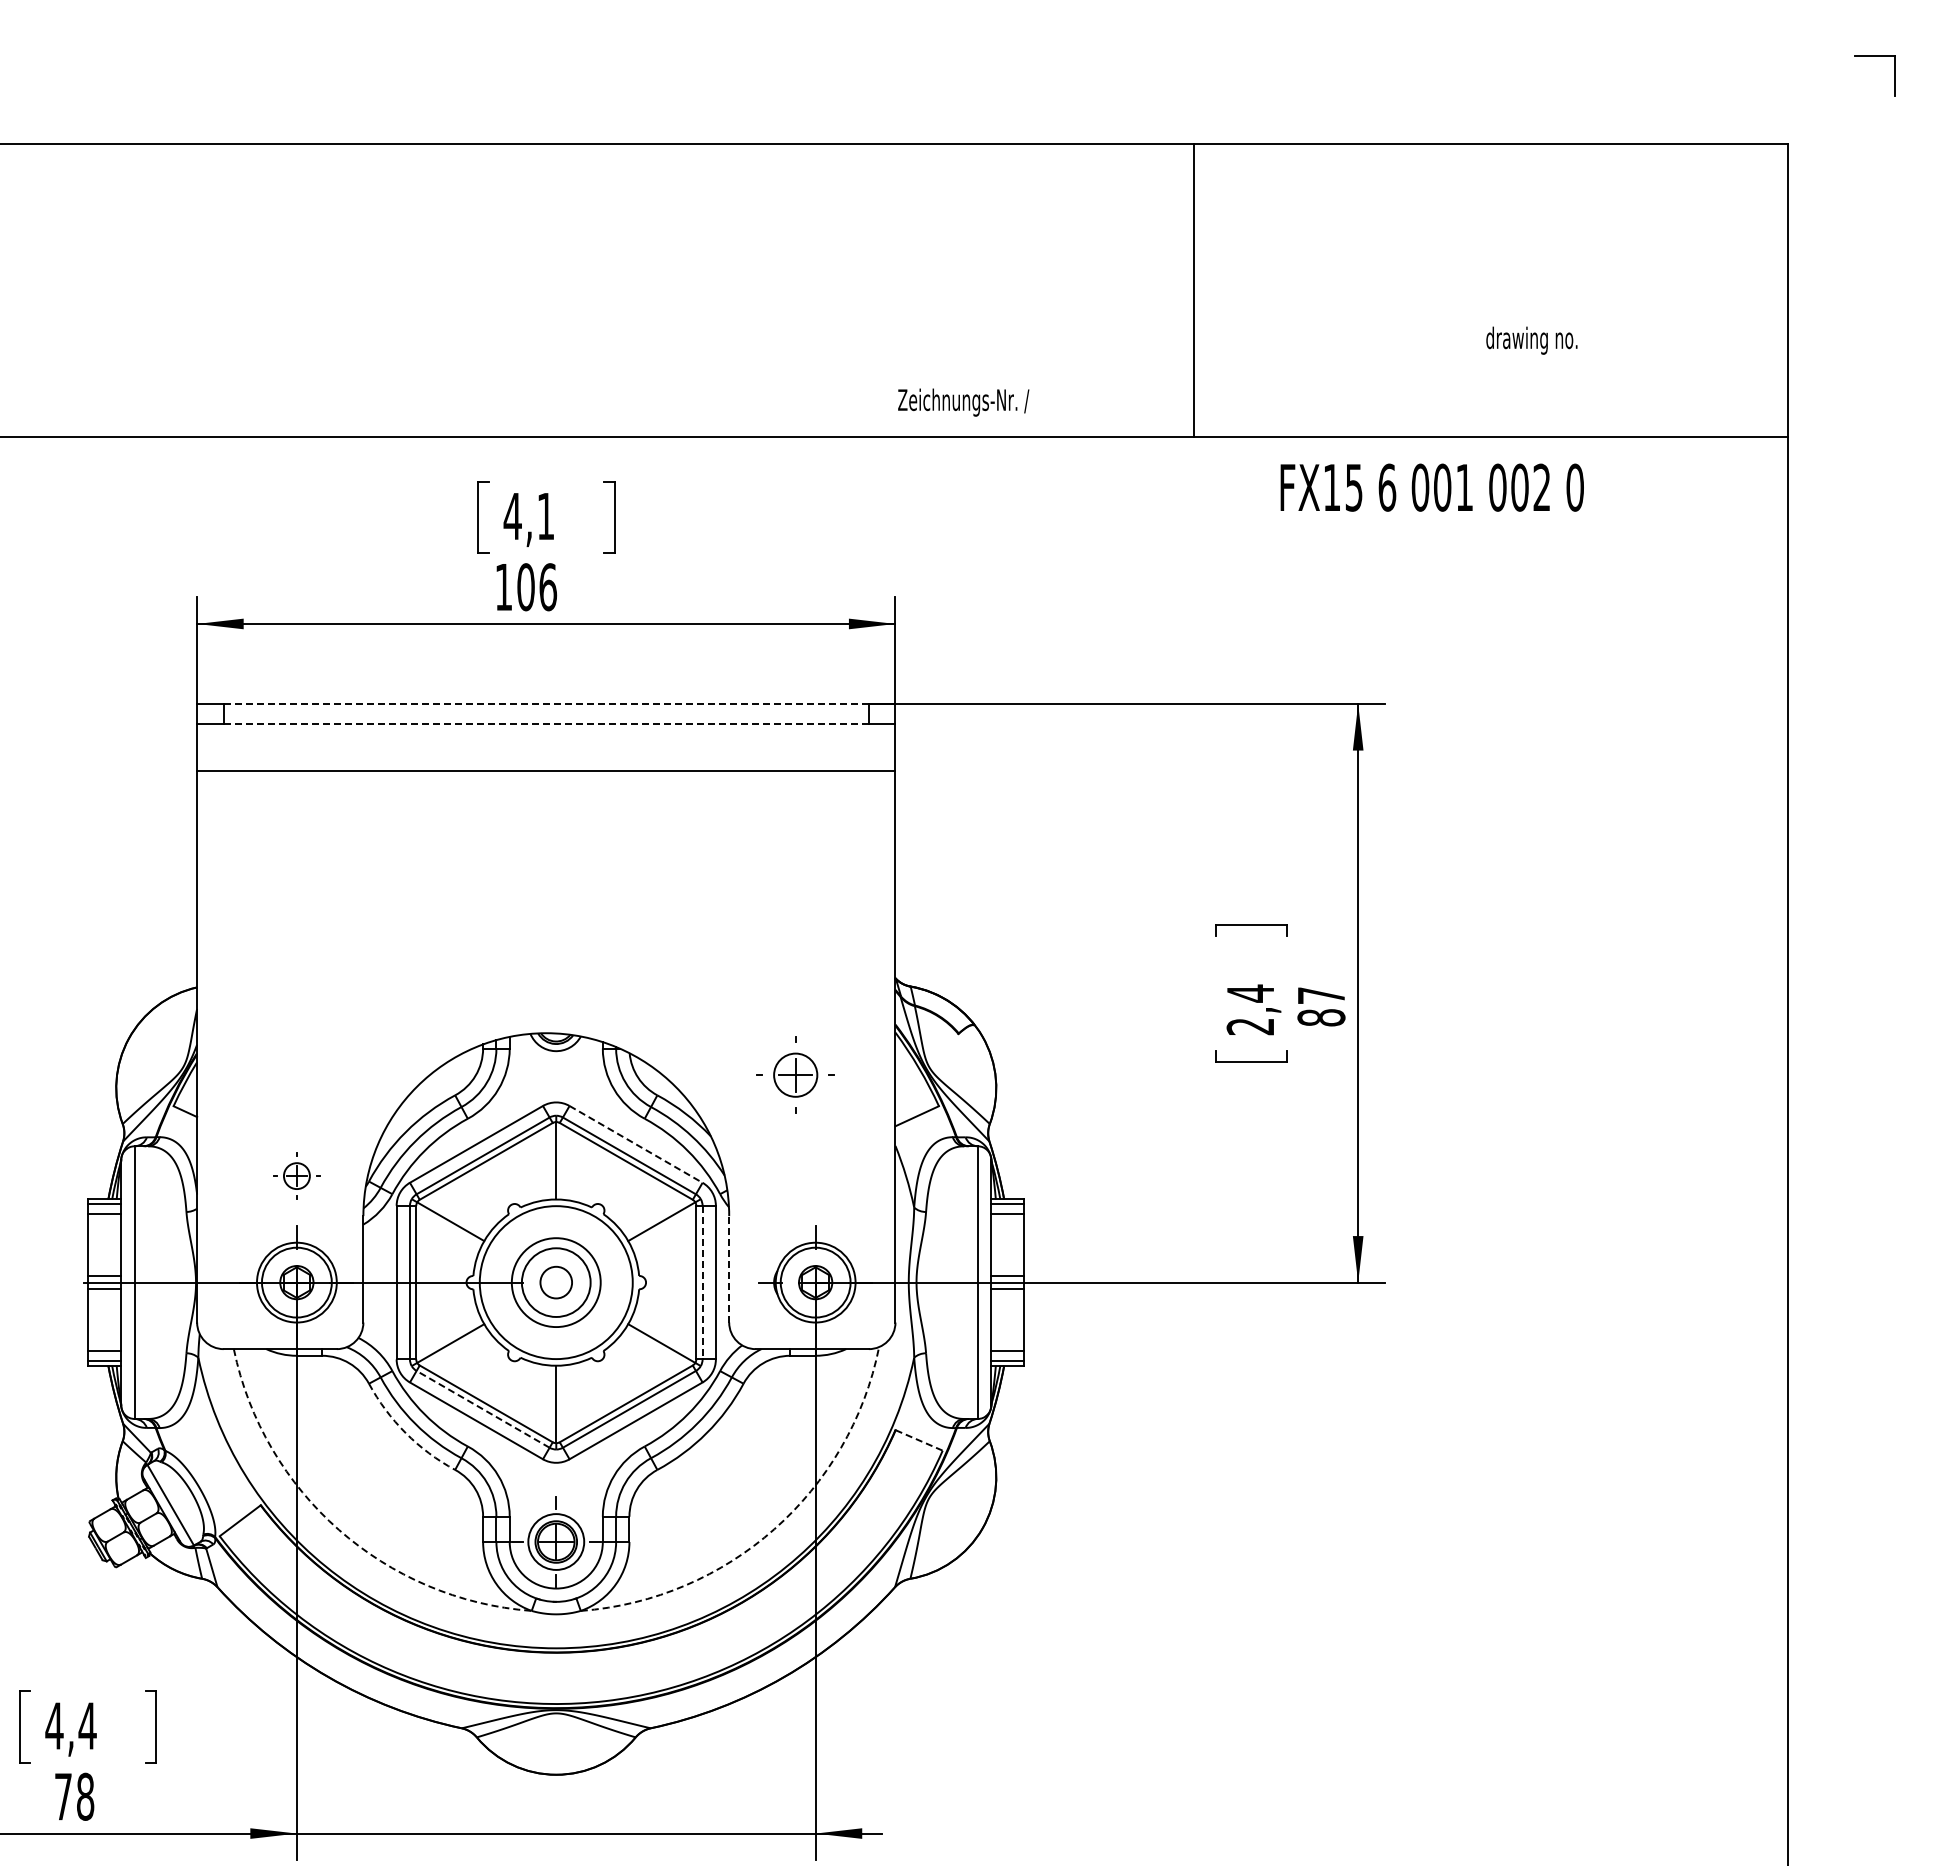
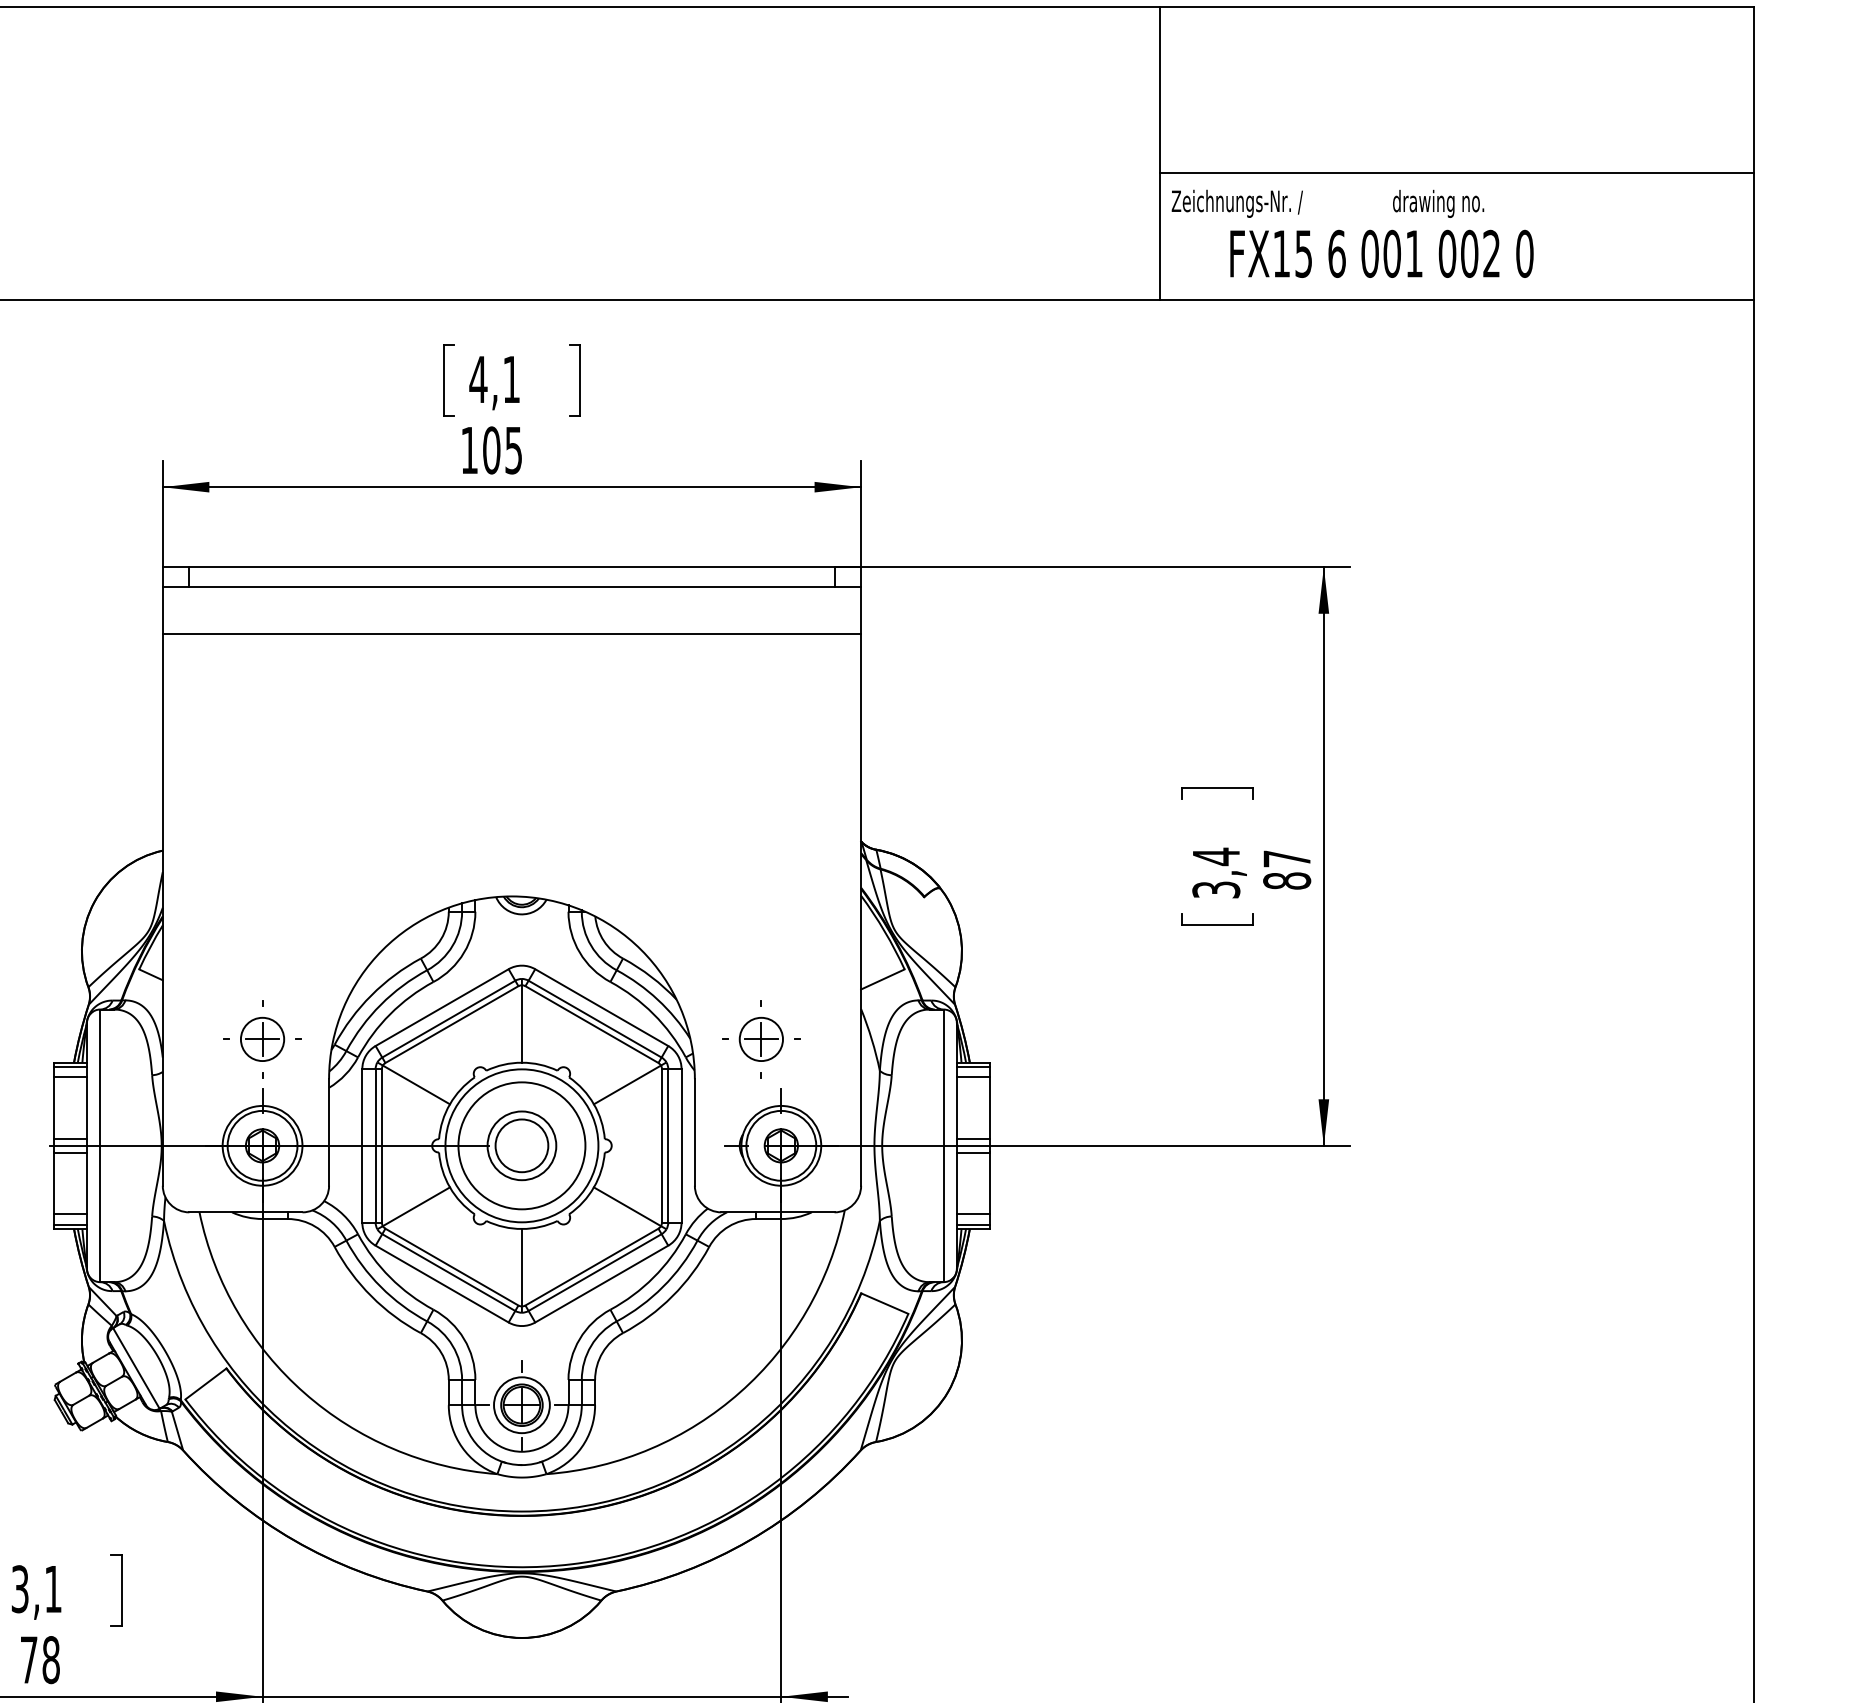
line: (1491, 310) -> (1457, 173), added
text: (1531, 340) -> (1438, 203), moved
text: (963, 402) -> (1237, 203), moved
text: (1431, 487) -> (1381, 253), moved
text: (548, 587) -> (514, 450), 106 -> 105
line: (546, 704) -> (512, 567), dashed -> solid
line: (546, 723) -> (512, 586), dashed -> solid
text: (1250, 1026) -> (1216, 889), 2,4 -> 3,4
part: (795, 1074) -> (761, 1038), moved
line: (636, 1144) -> (602, 1007), dashed -> solid
part: (296, 1175) -> (262, 1038), size x1.67
line: (729, 1268) -> (695, 1131), dashed -> solid
circle: (555, 1282) -> (521, 1145), size x1.43
circle: (555, 1282) -> (521, 1145), size x1.67
line: (702, 1282) -> (668, 1145), dashed -> solid
line: (483, 1409) -> (449, 1272), dashed -> solid
arc: (405, 1433) -> (371, 1296), dashed -> solid
line: (919, 1440) -> (885, 1303), dashed -> solid
arc: (338, 1529) -> (304, 1392), dashed -> solid
arc: (774, 1529) -> (740, 1392), dashed -> solid
text: (70, 1726) -> (36, 1589), 4,4 -> 3,1

